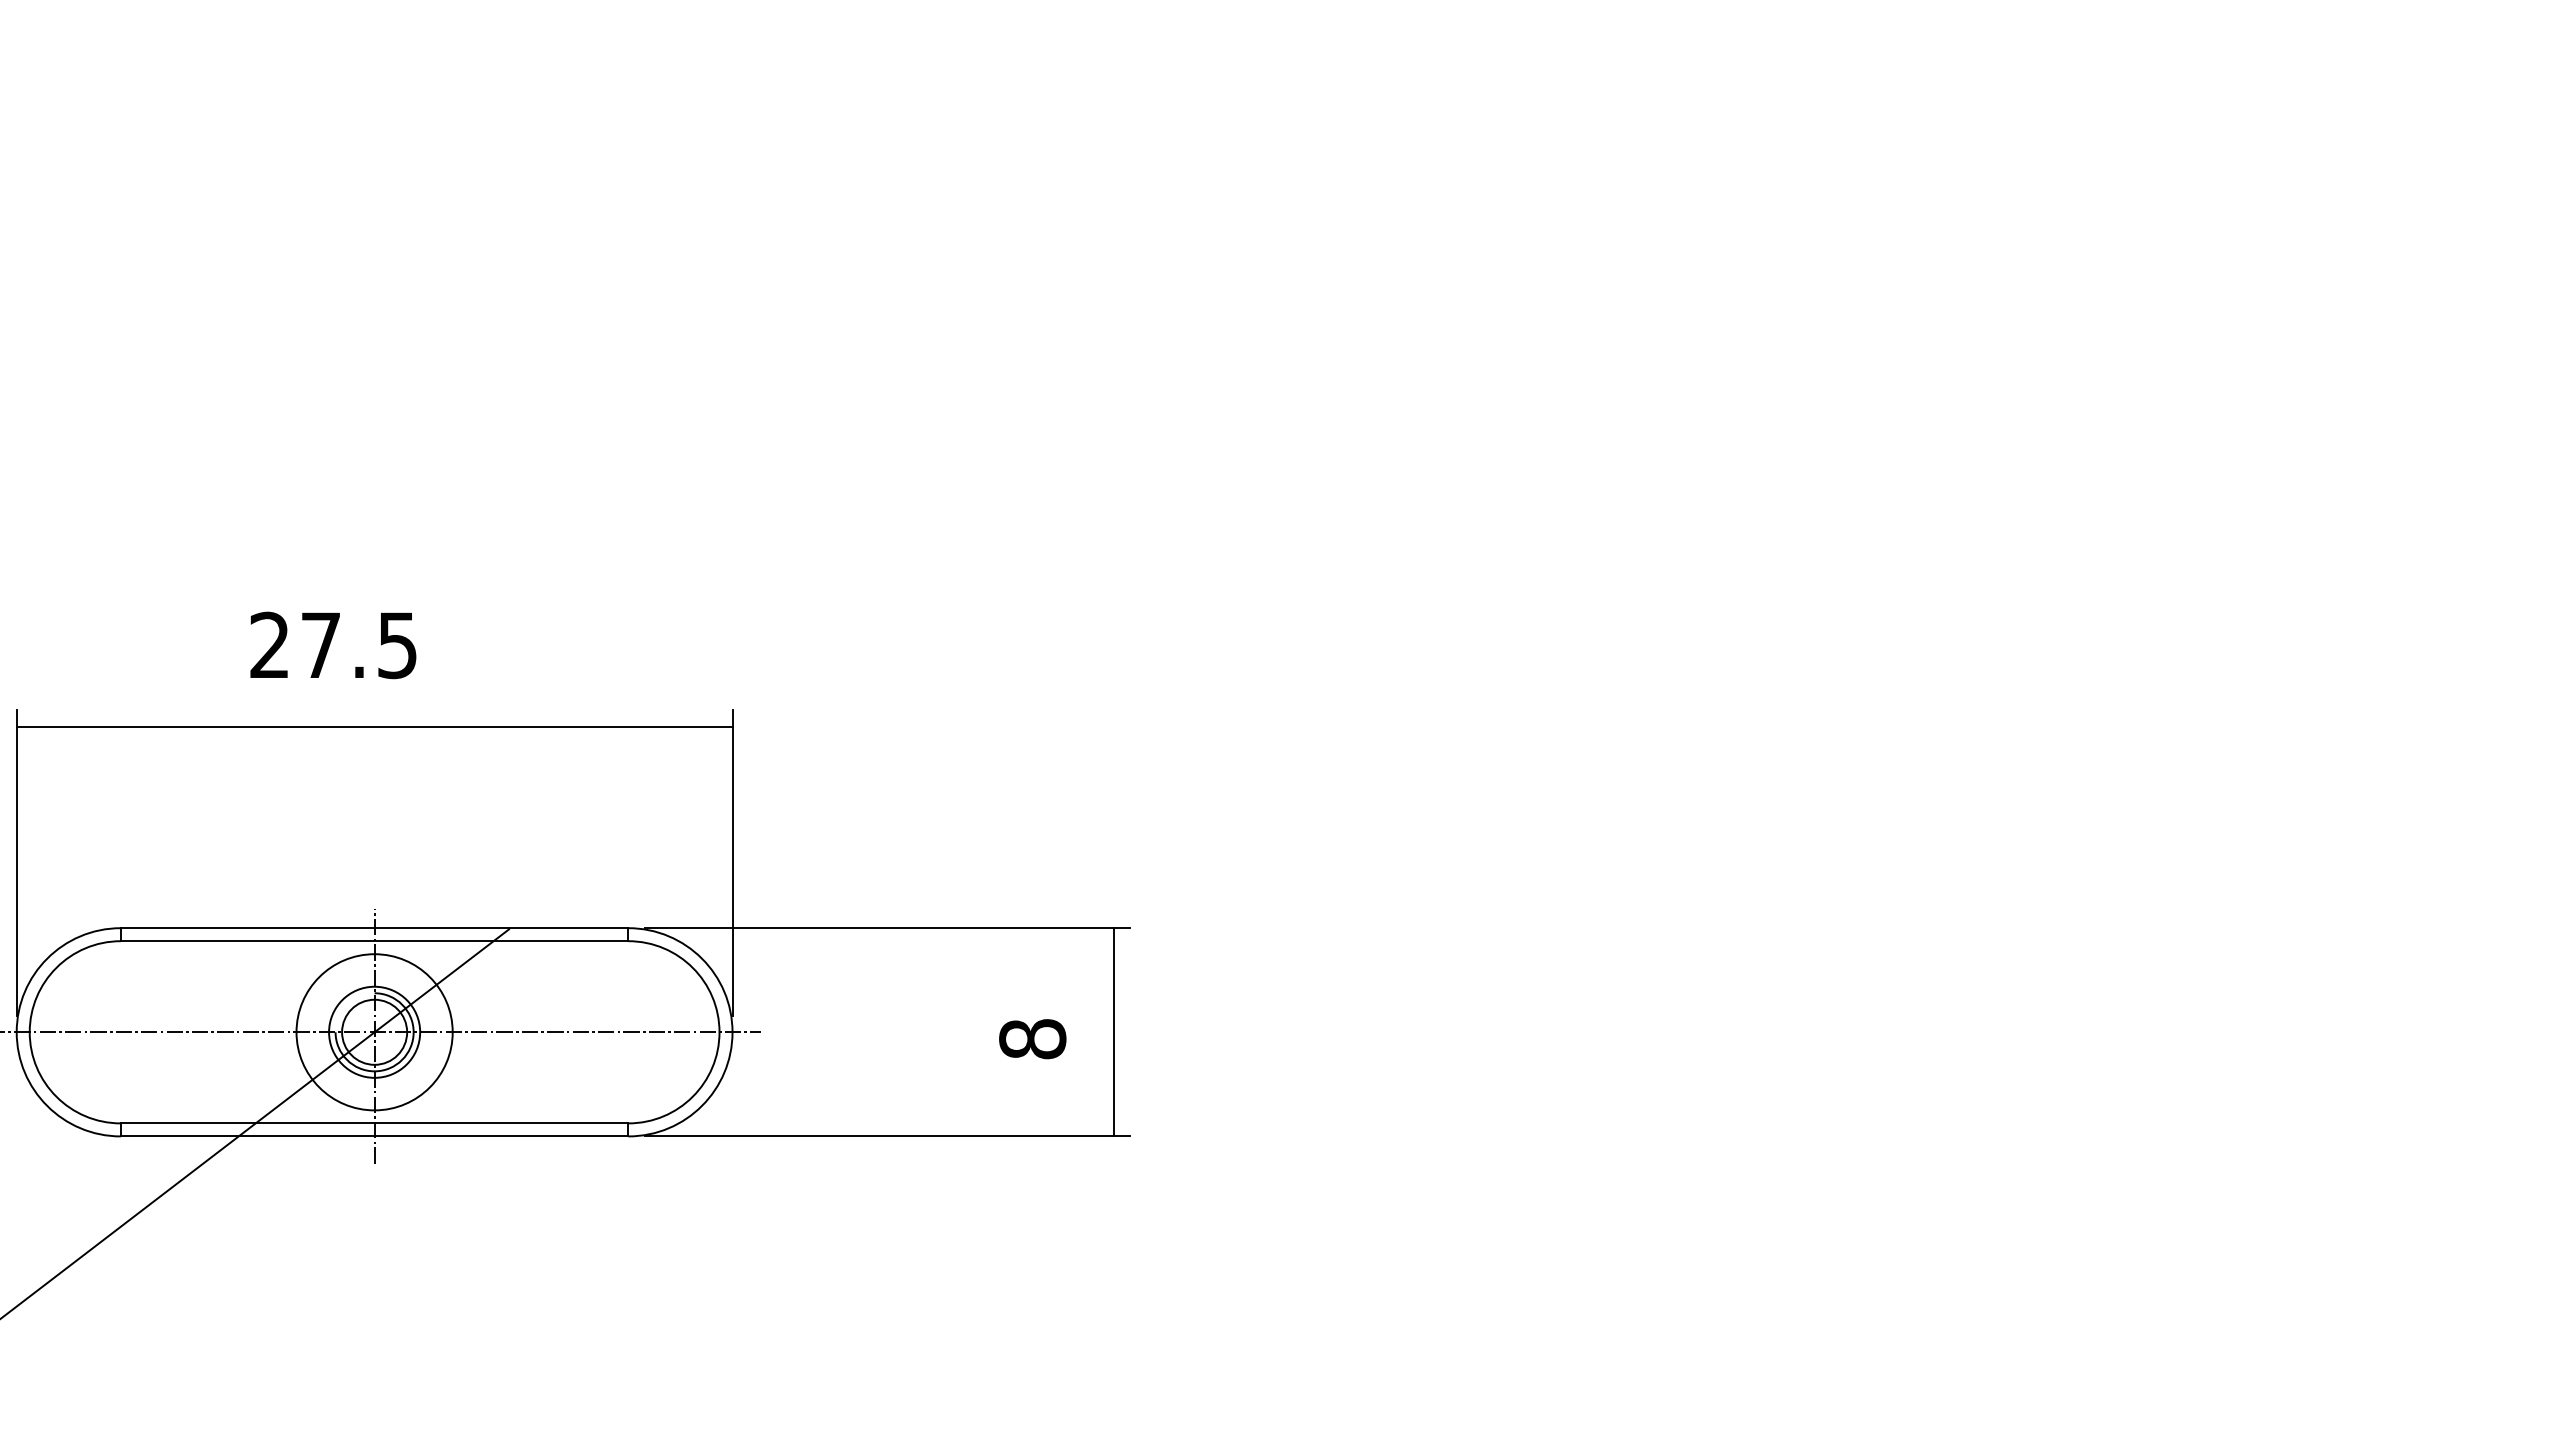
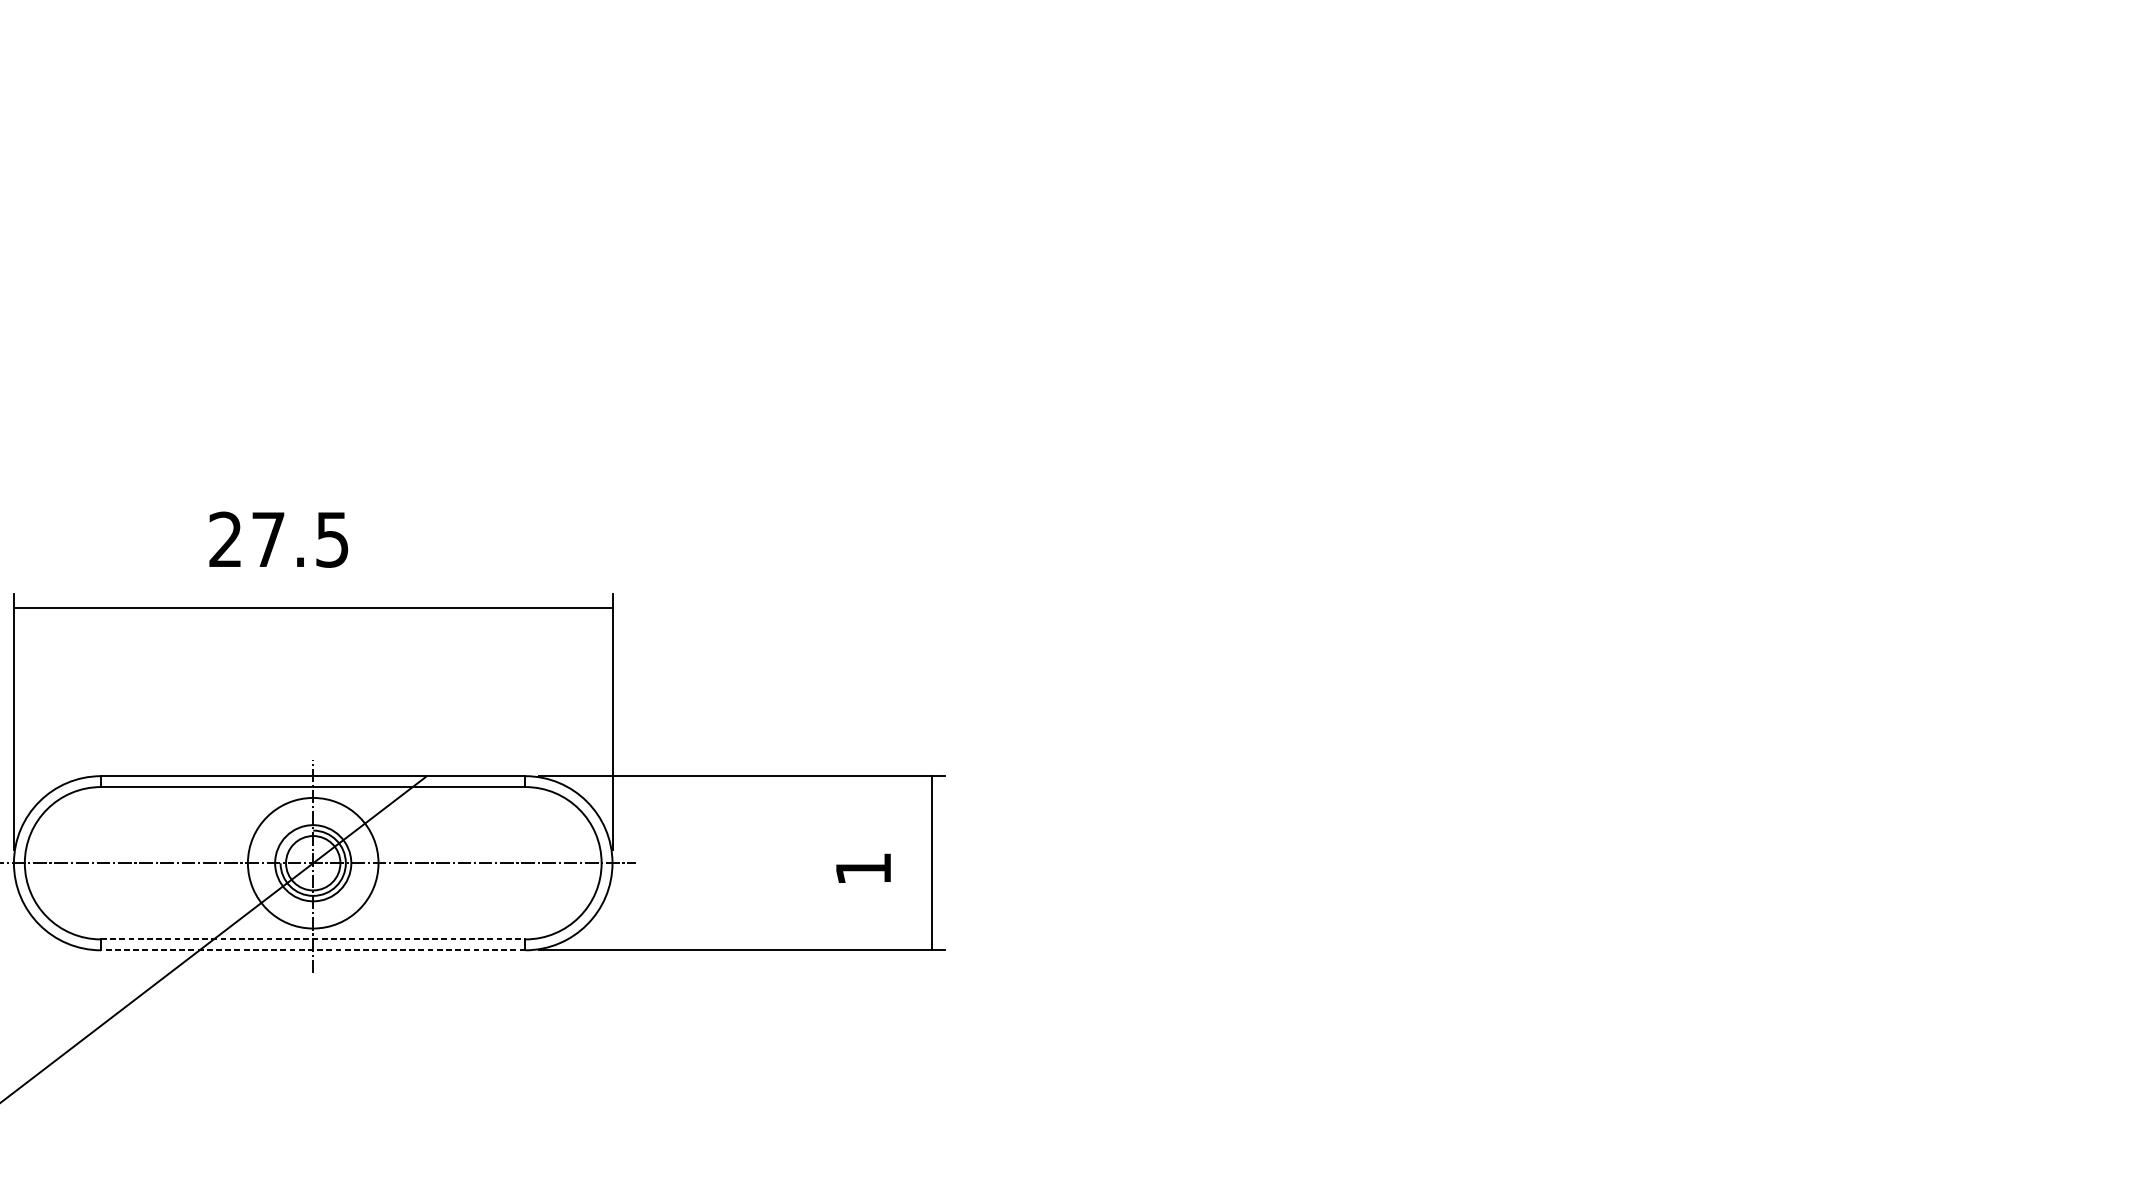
text: (1032, 1039) -> (863, 869), 8 -> 1
line: (374, 1123) -> (313, 939), solid -> dashed
line: (374, 1136) -> (313, 950), solid -> dashed

